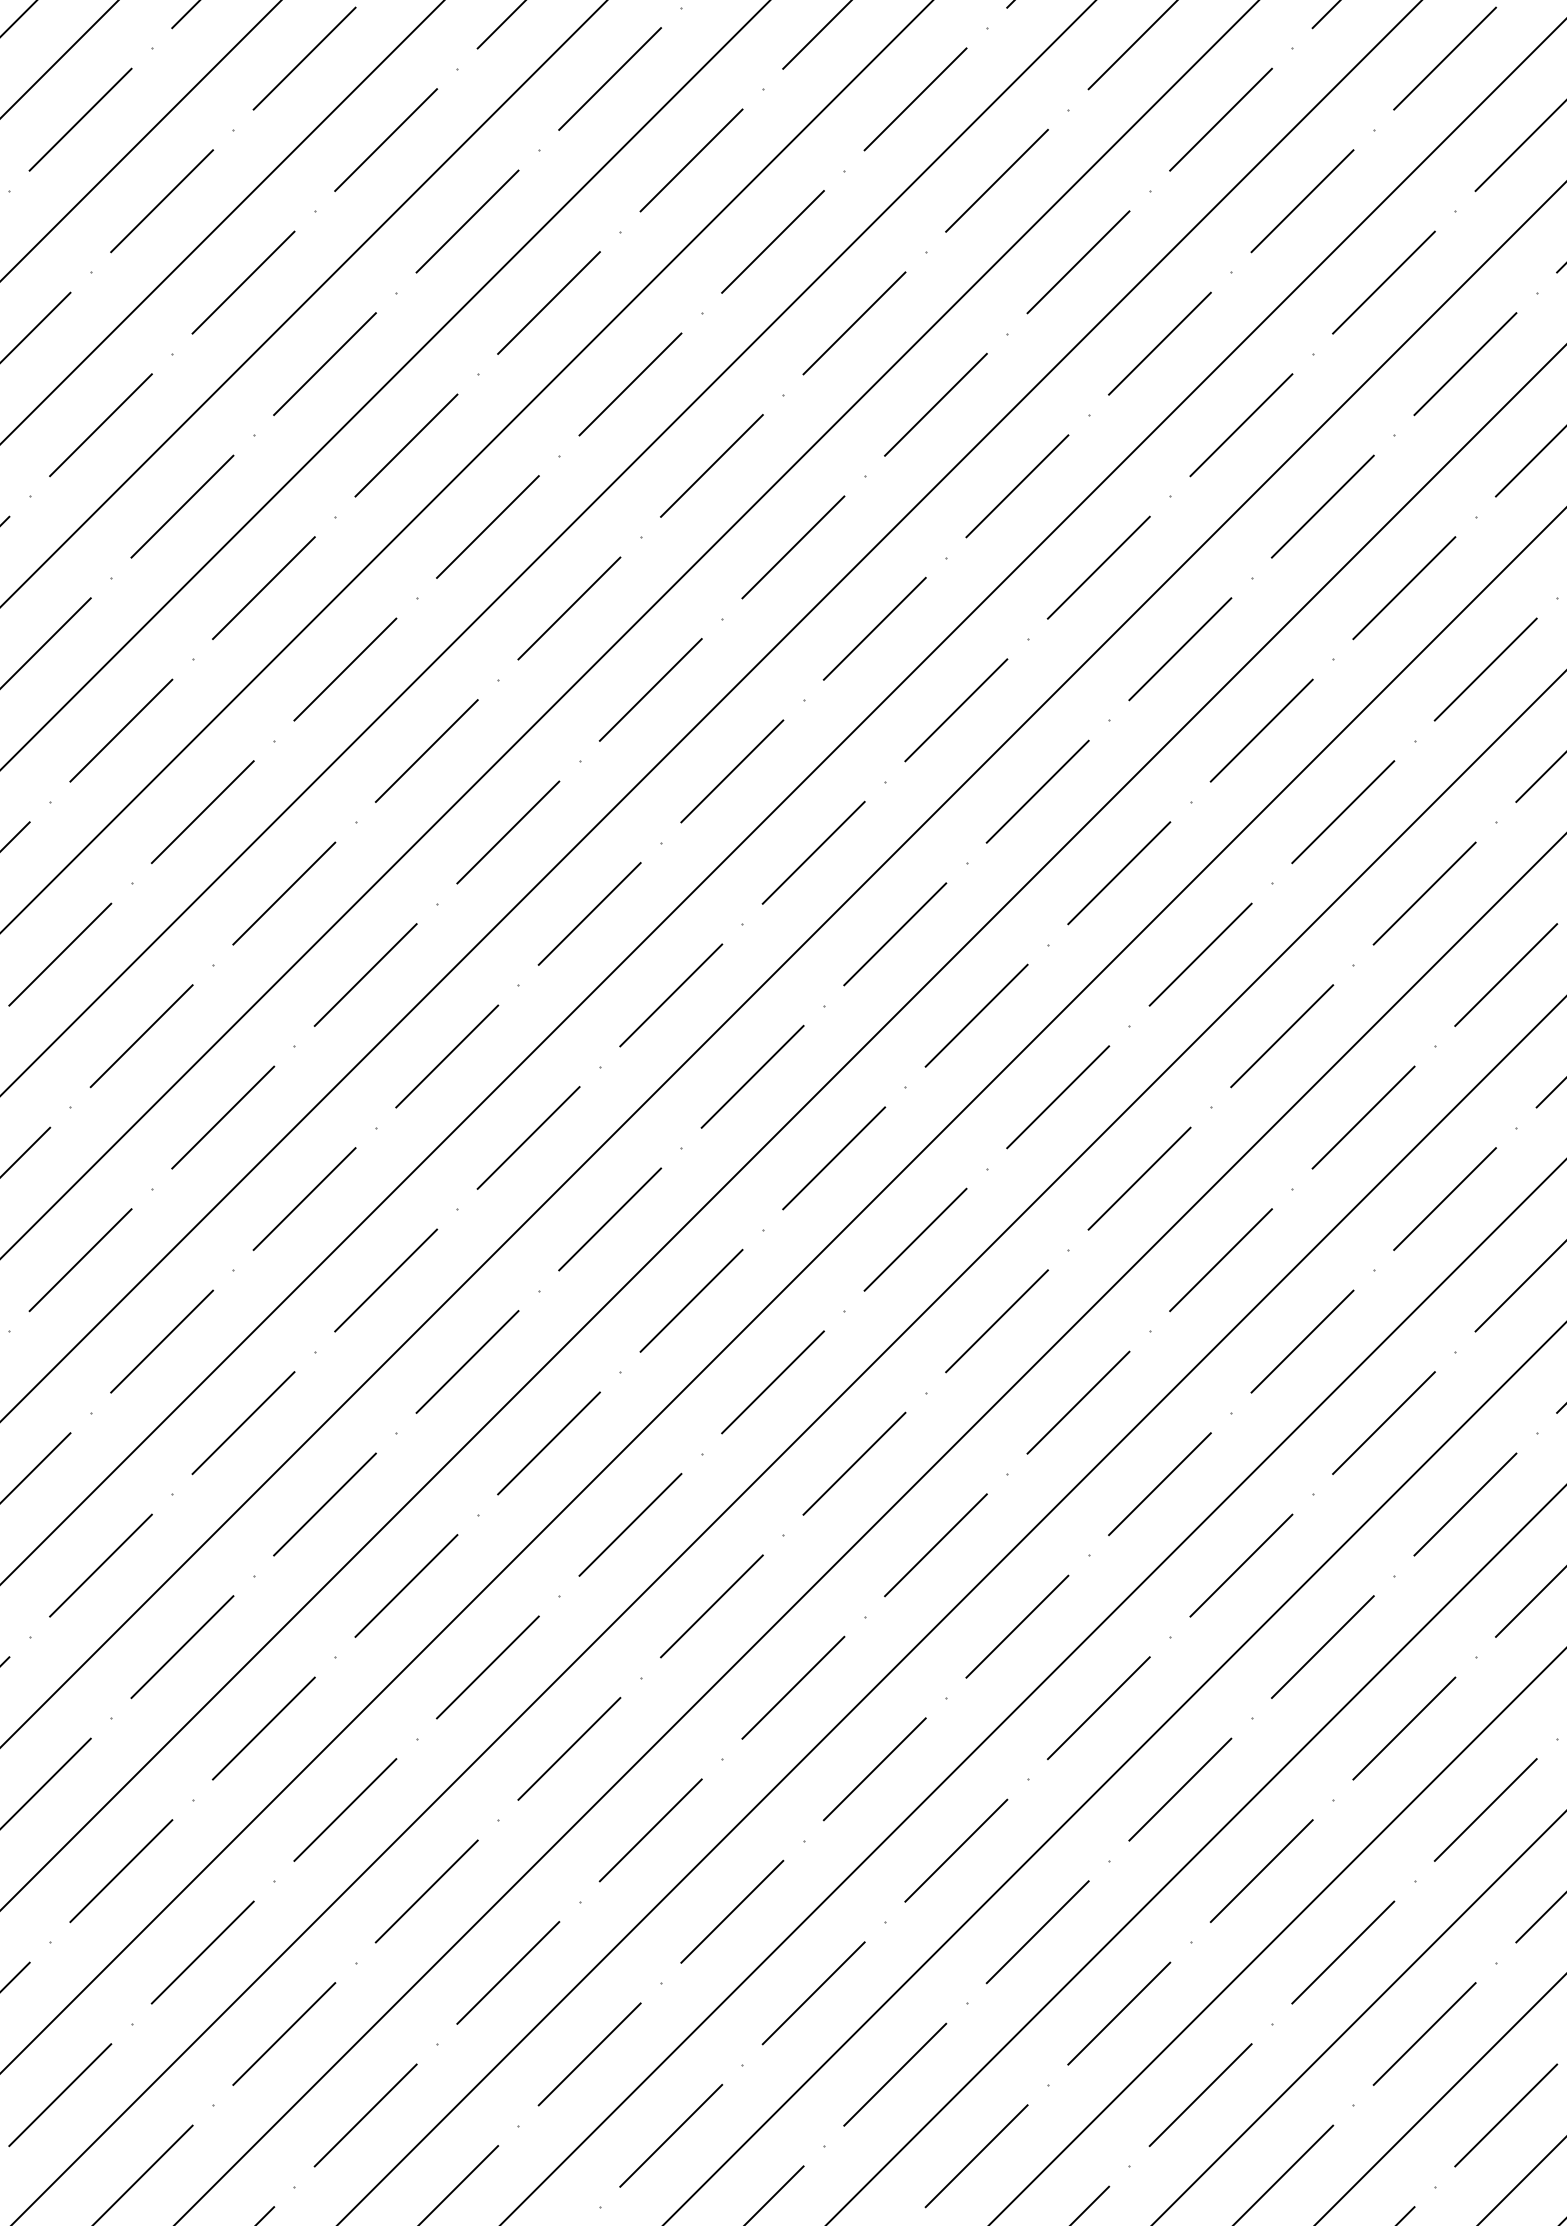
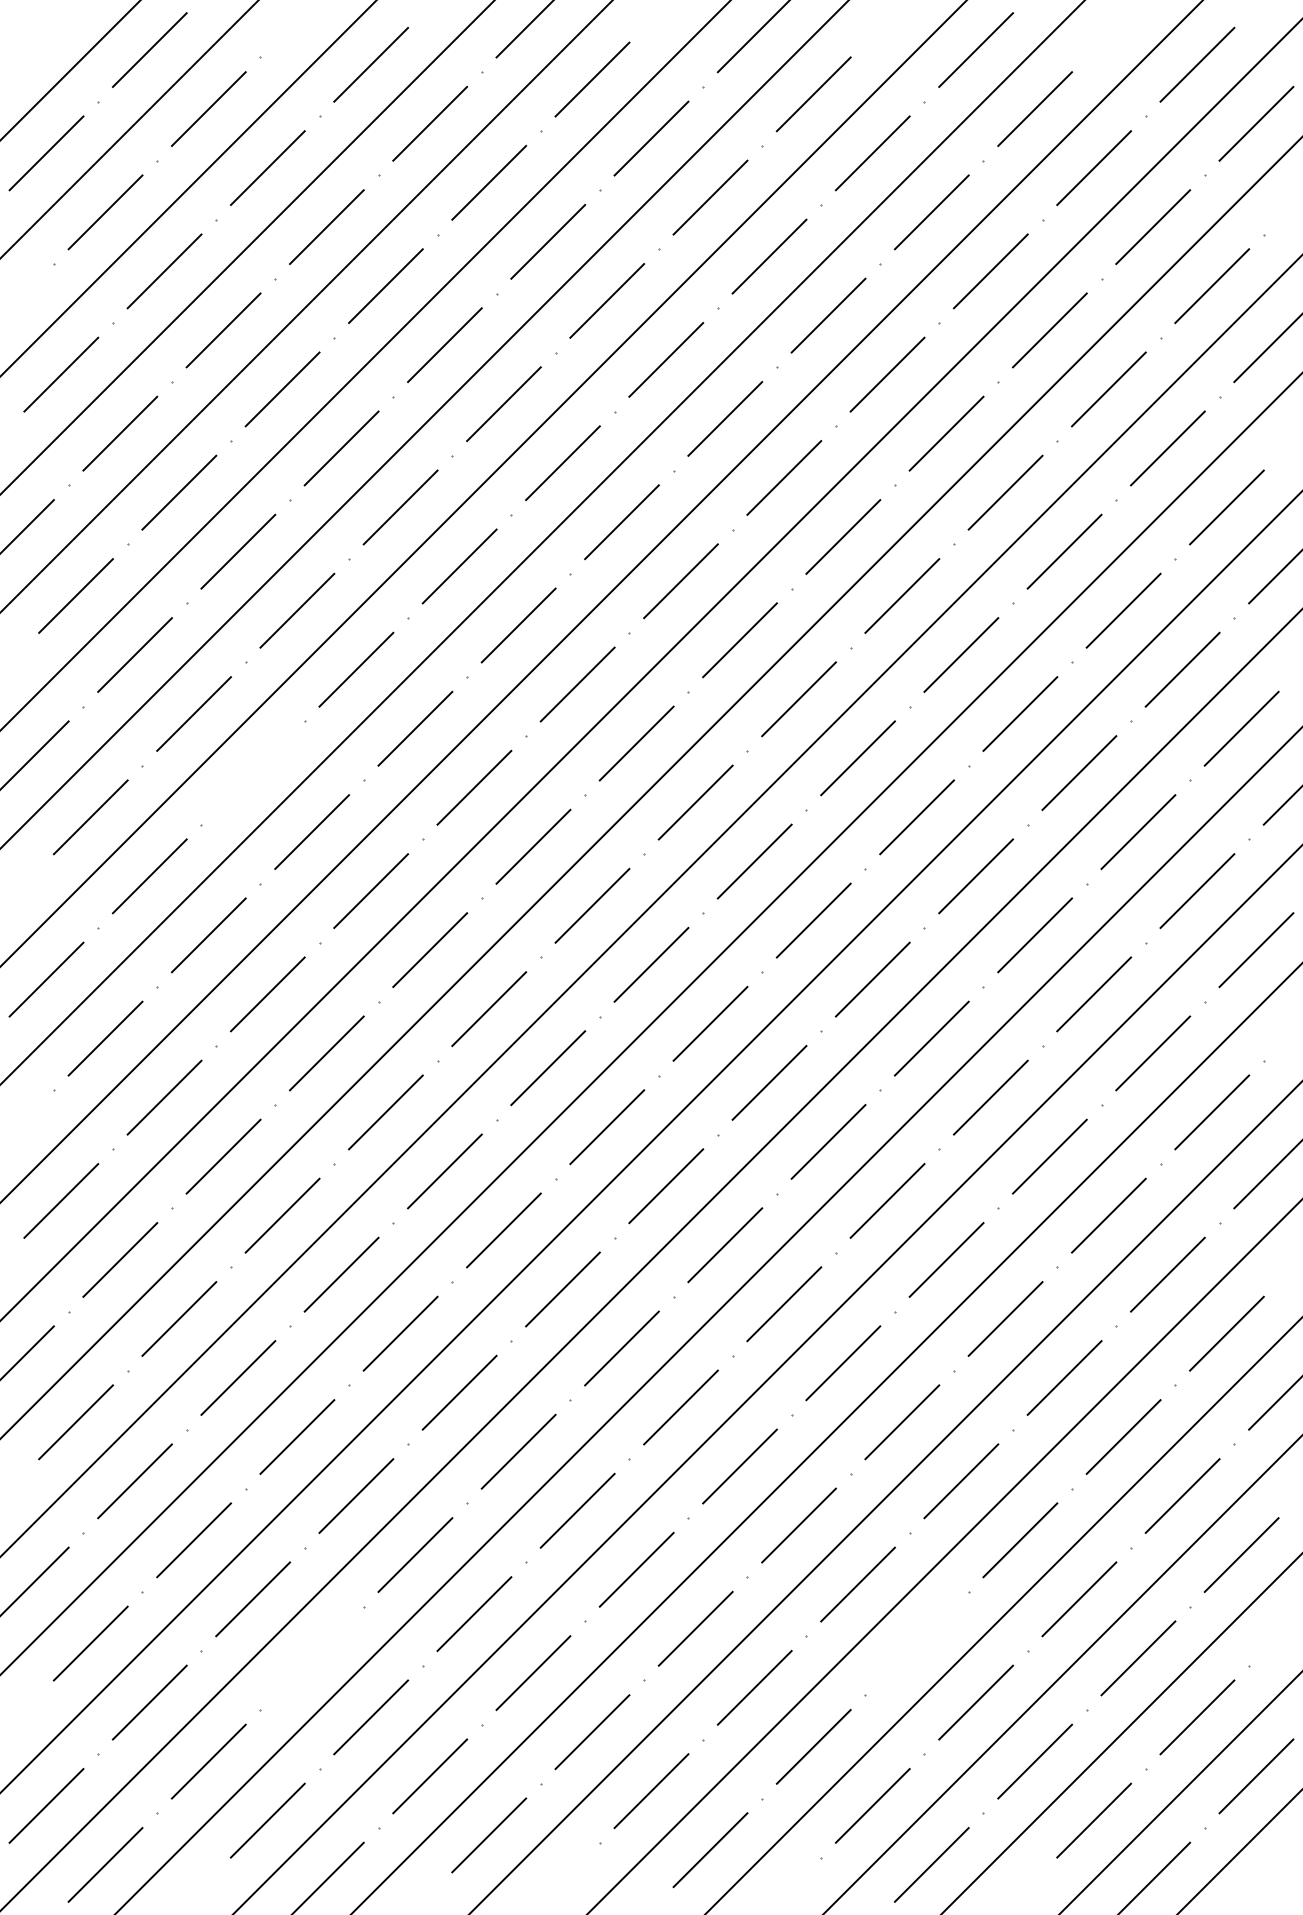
line: (203, 811) -> (253, 772), removed
line: (1118, 2013) -> (916, 1643), removed
line: (284, 2034) -> (312, 1658), removed

